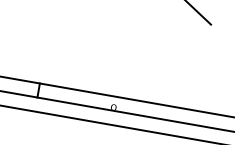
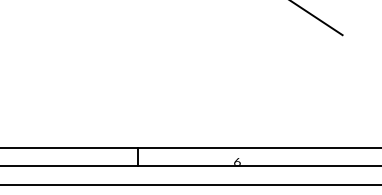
text: (113, 106) -> (236, 160), 0 -> 6

